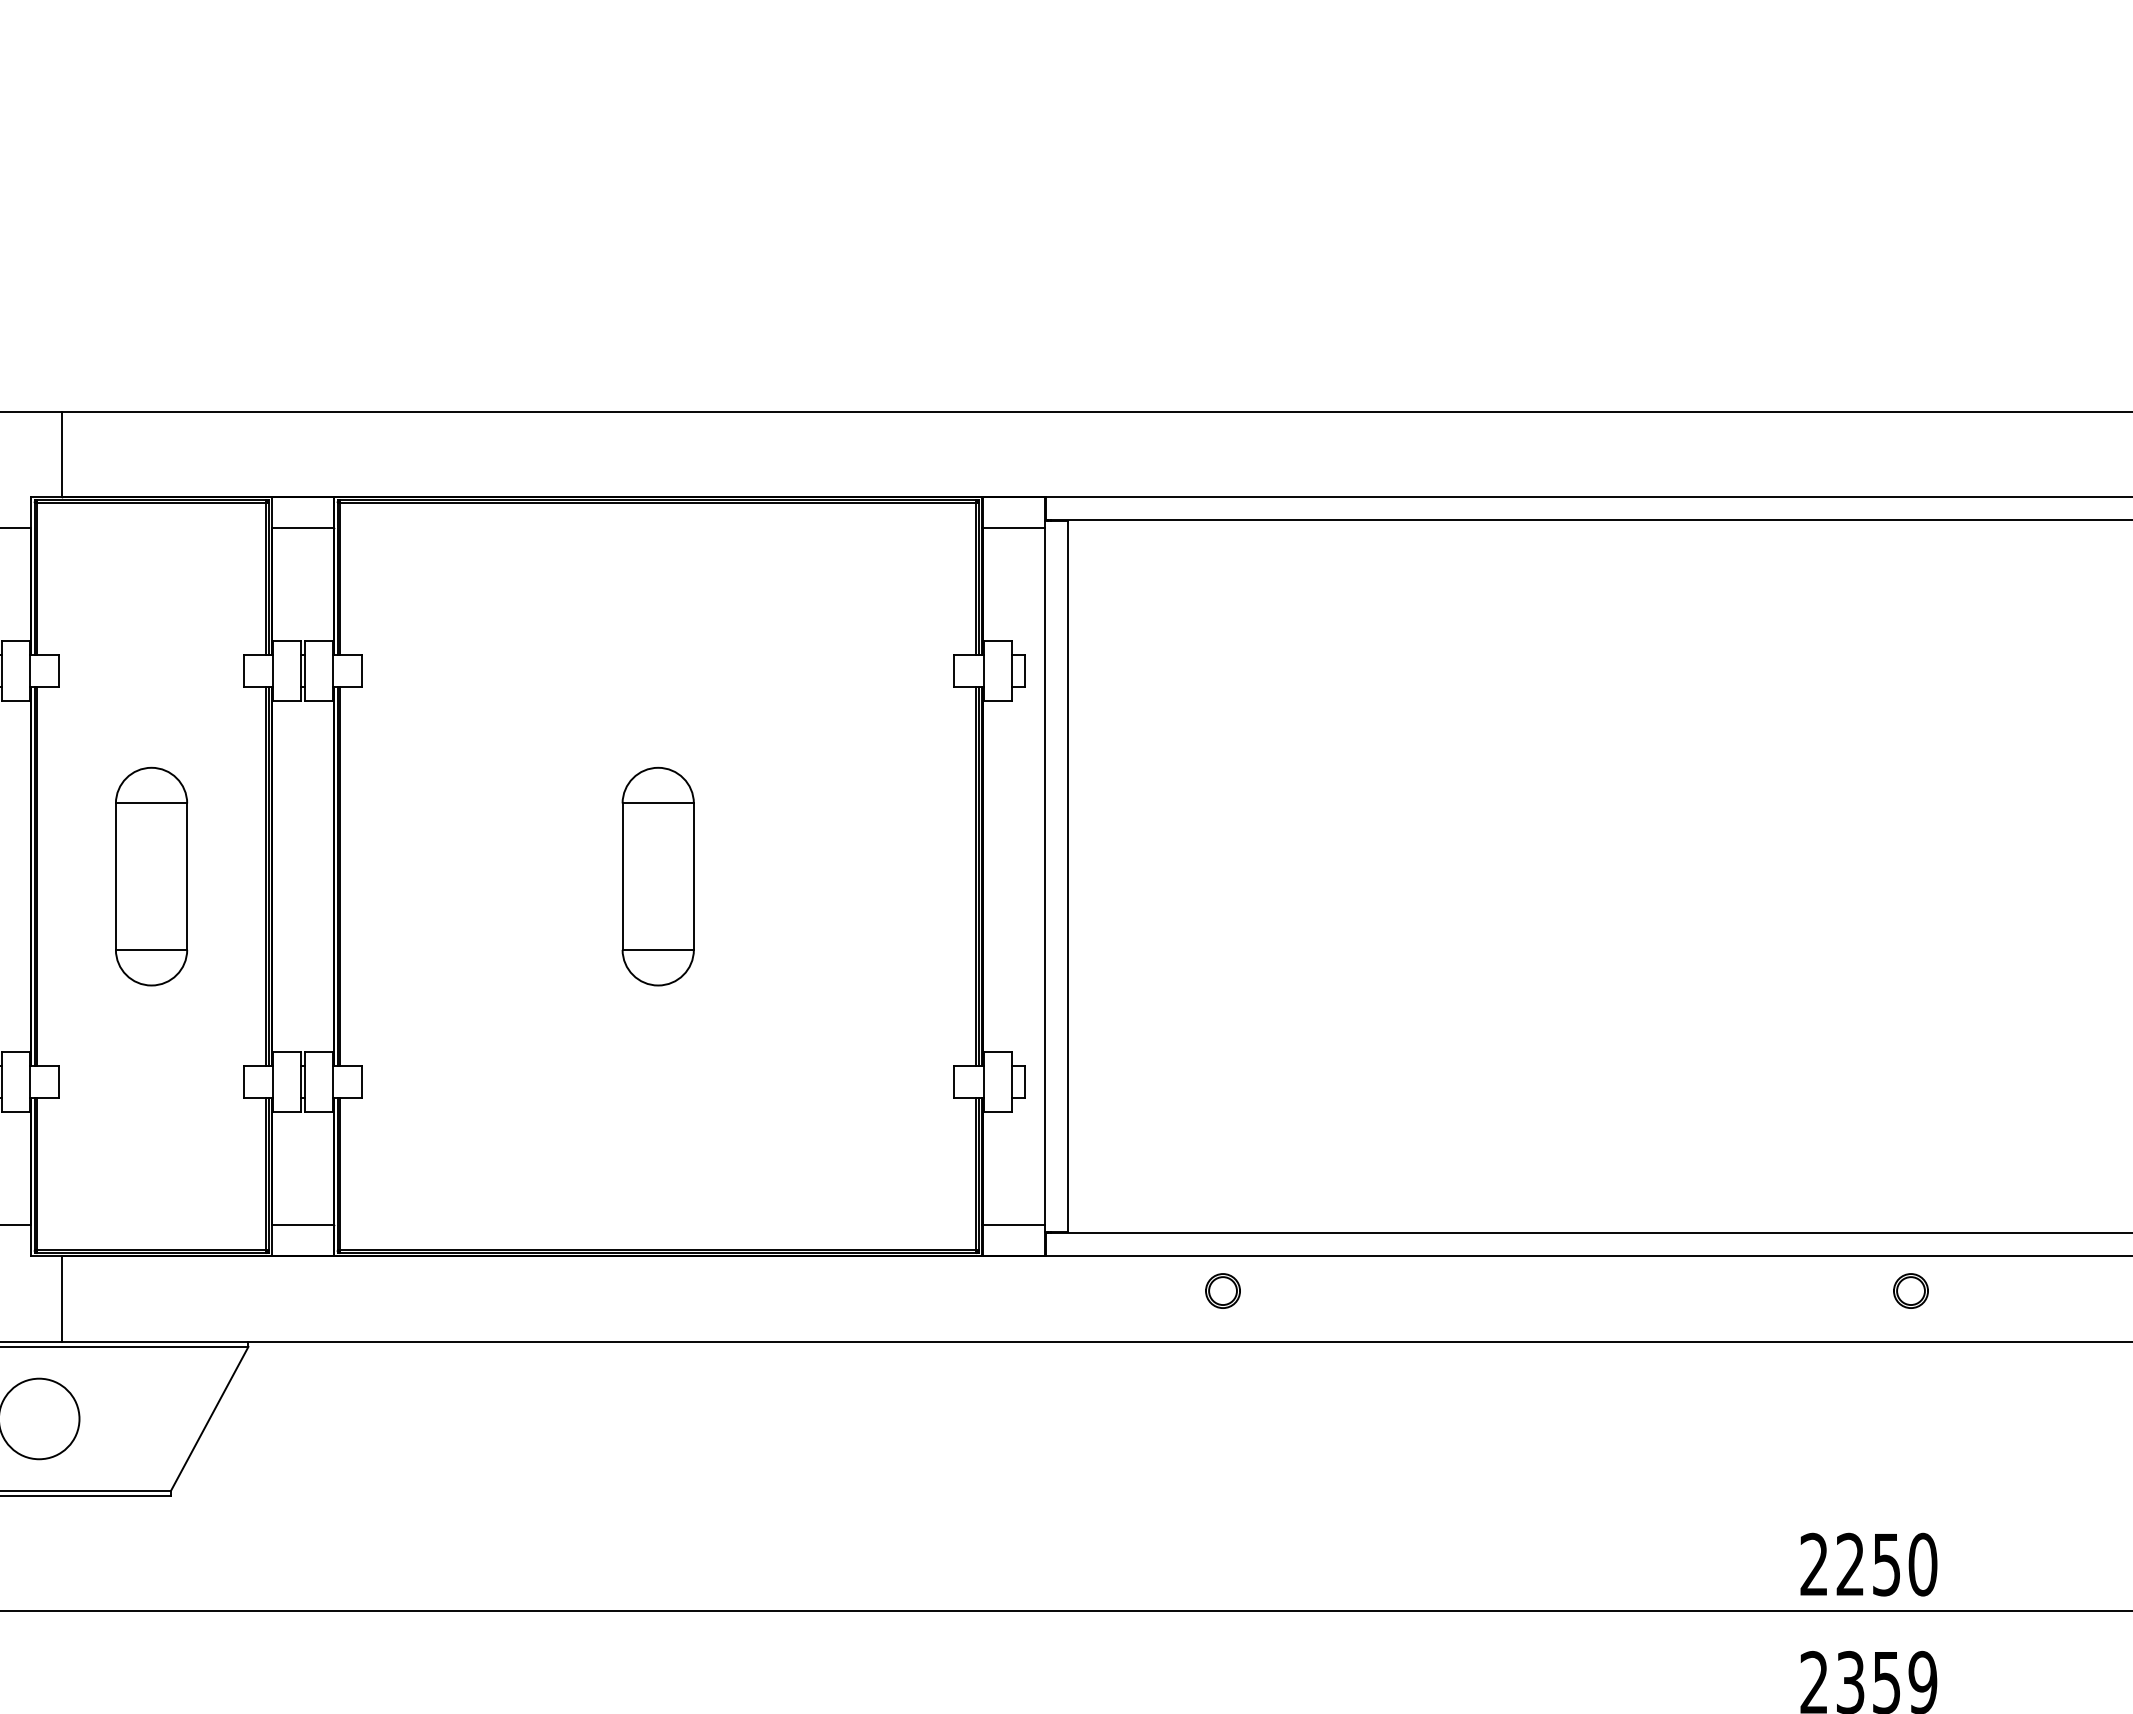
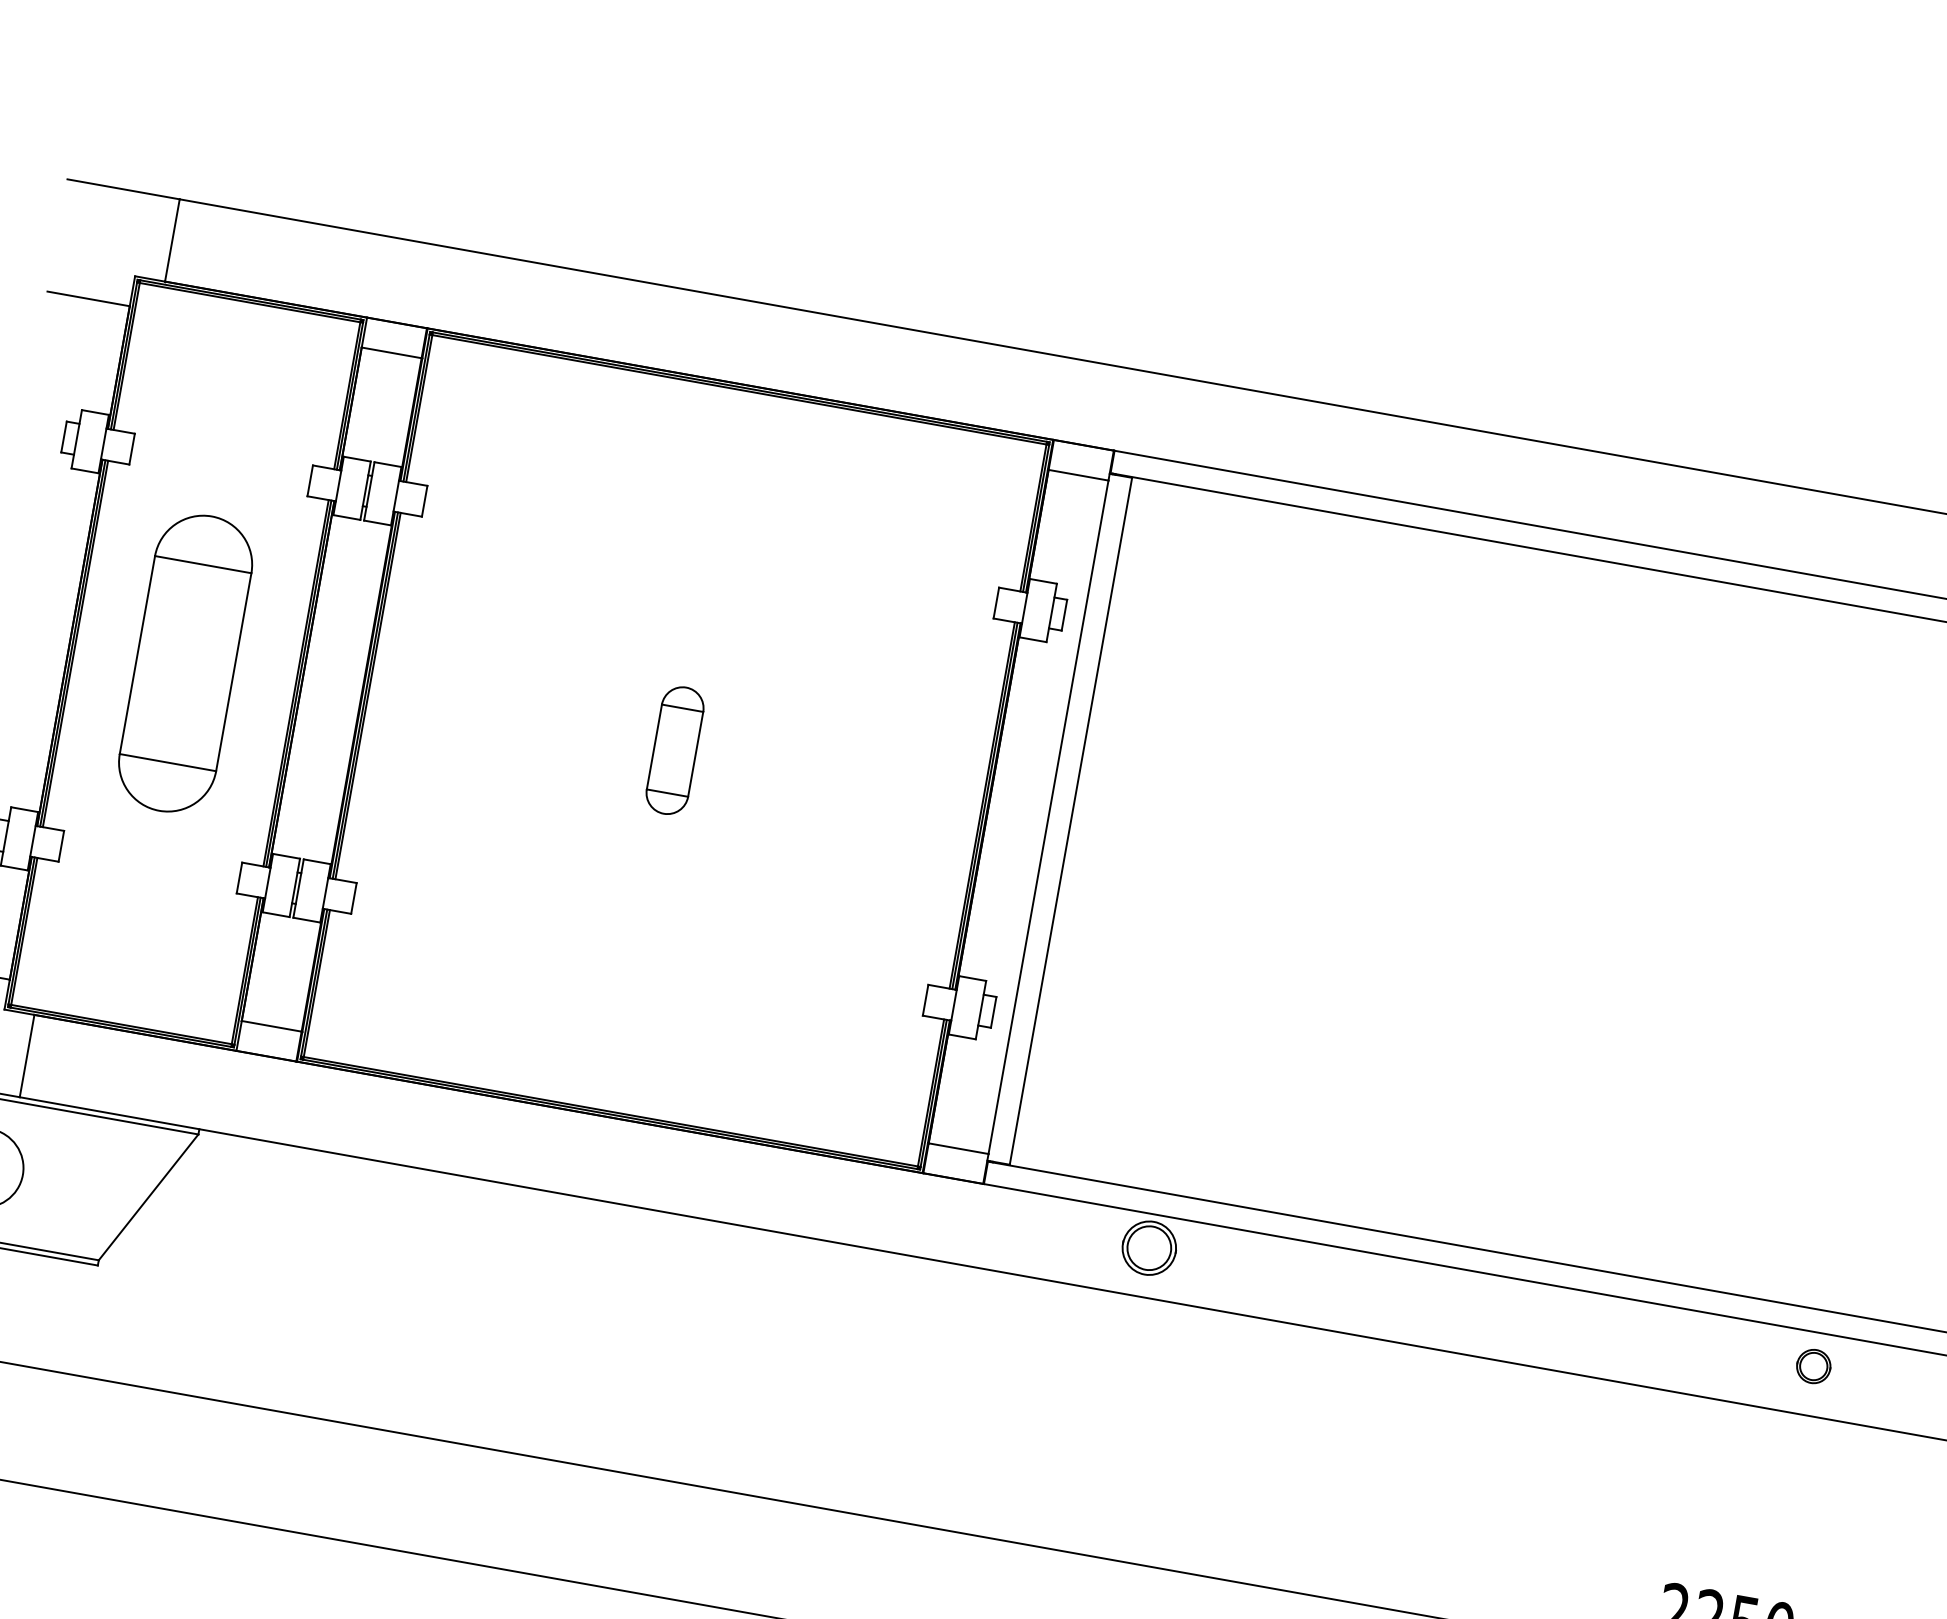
part: (151, 876) -> (185, 663), size x1.4
part: (657, 876) -> (674, 750), size x0.6
part: (1222, 1290) -> (1148, 1247), size x1.6

